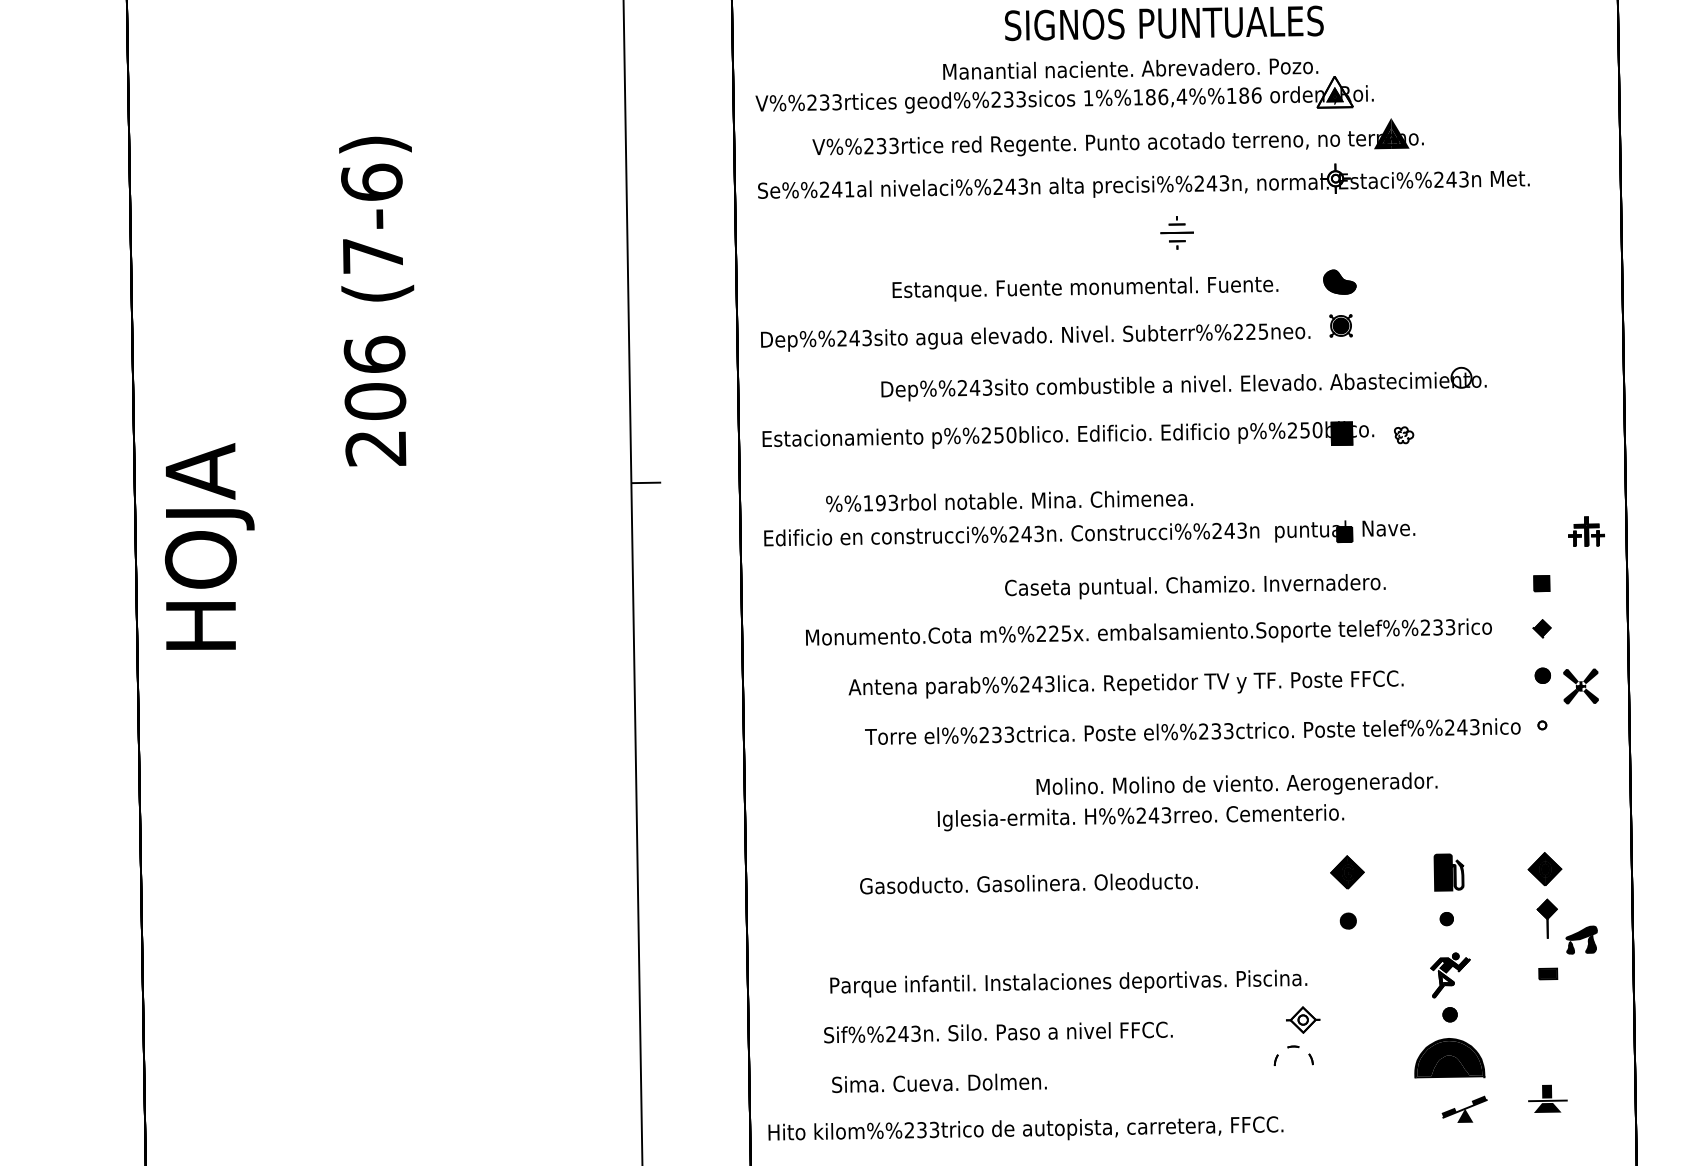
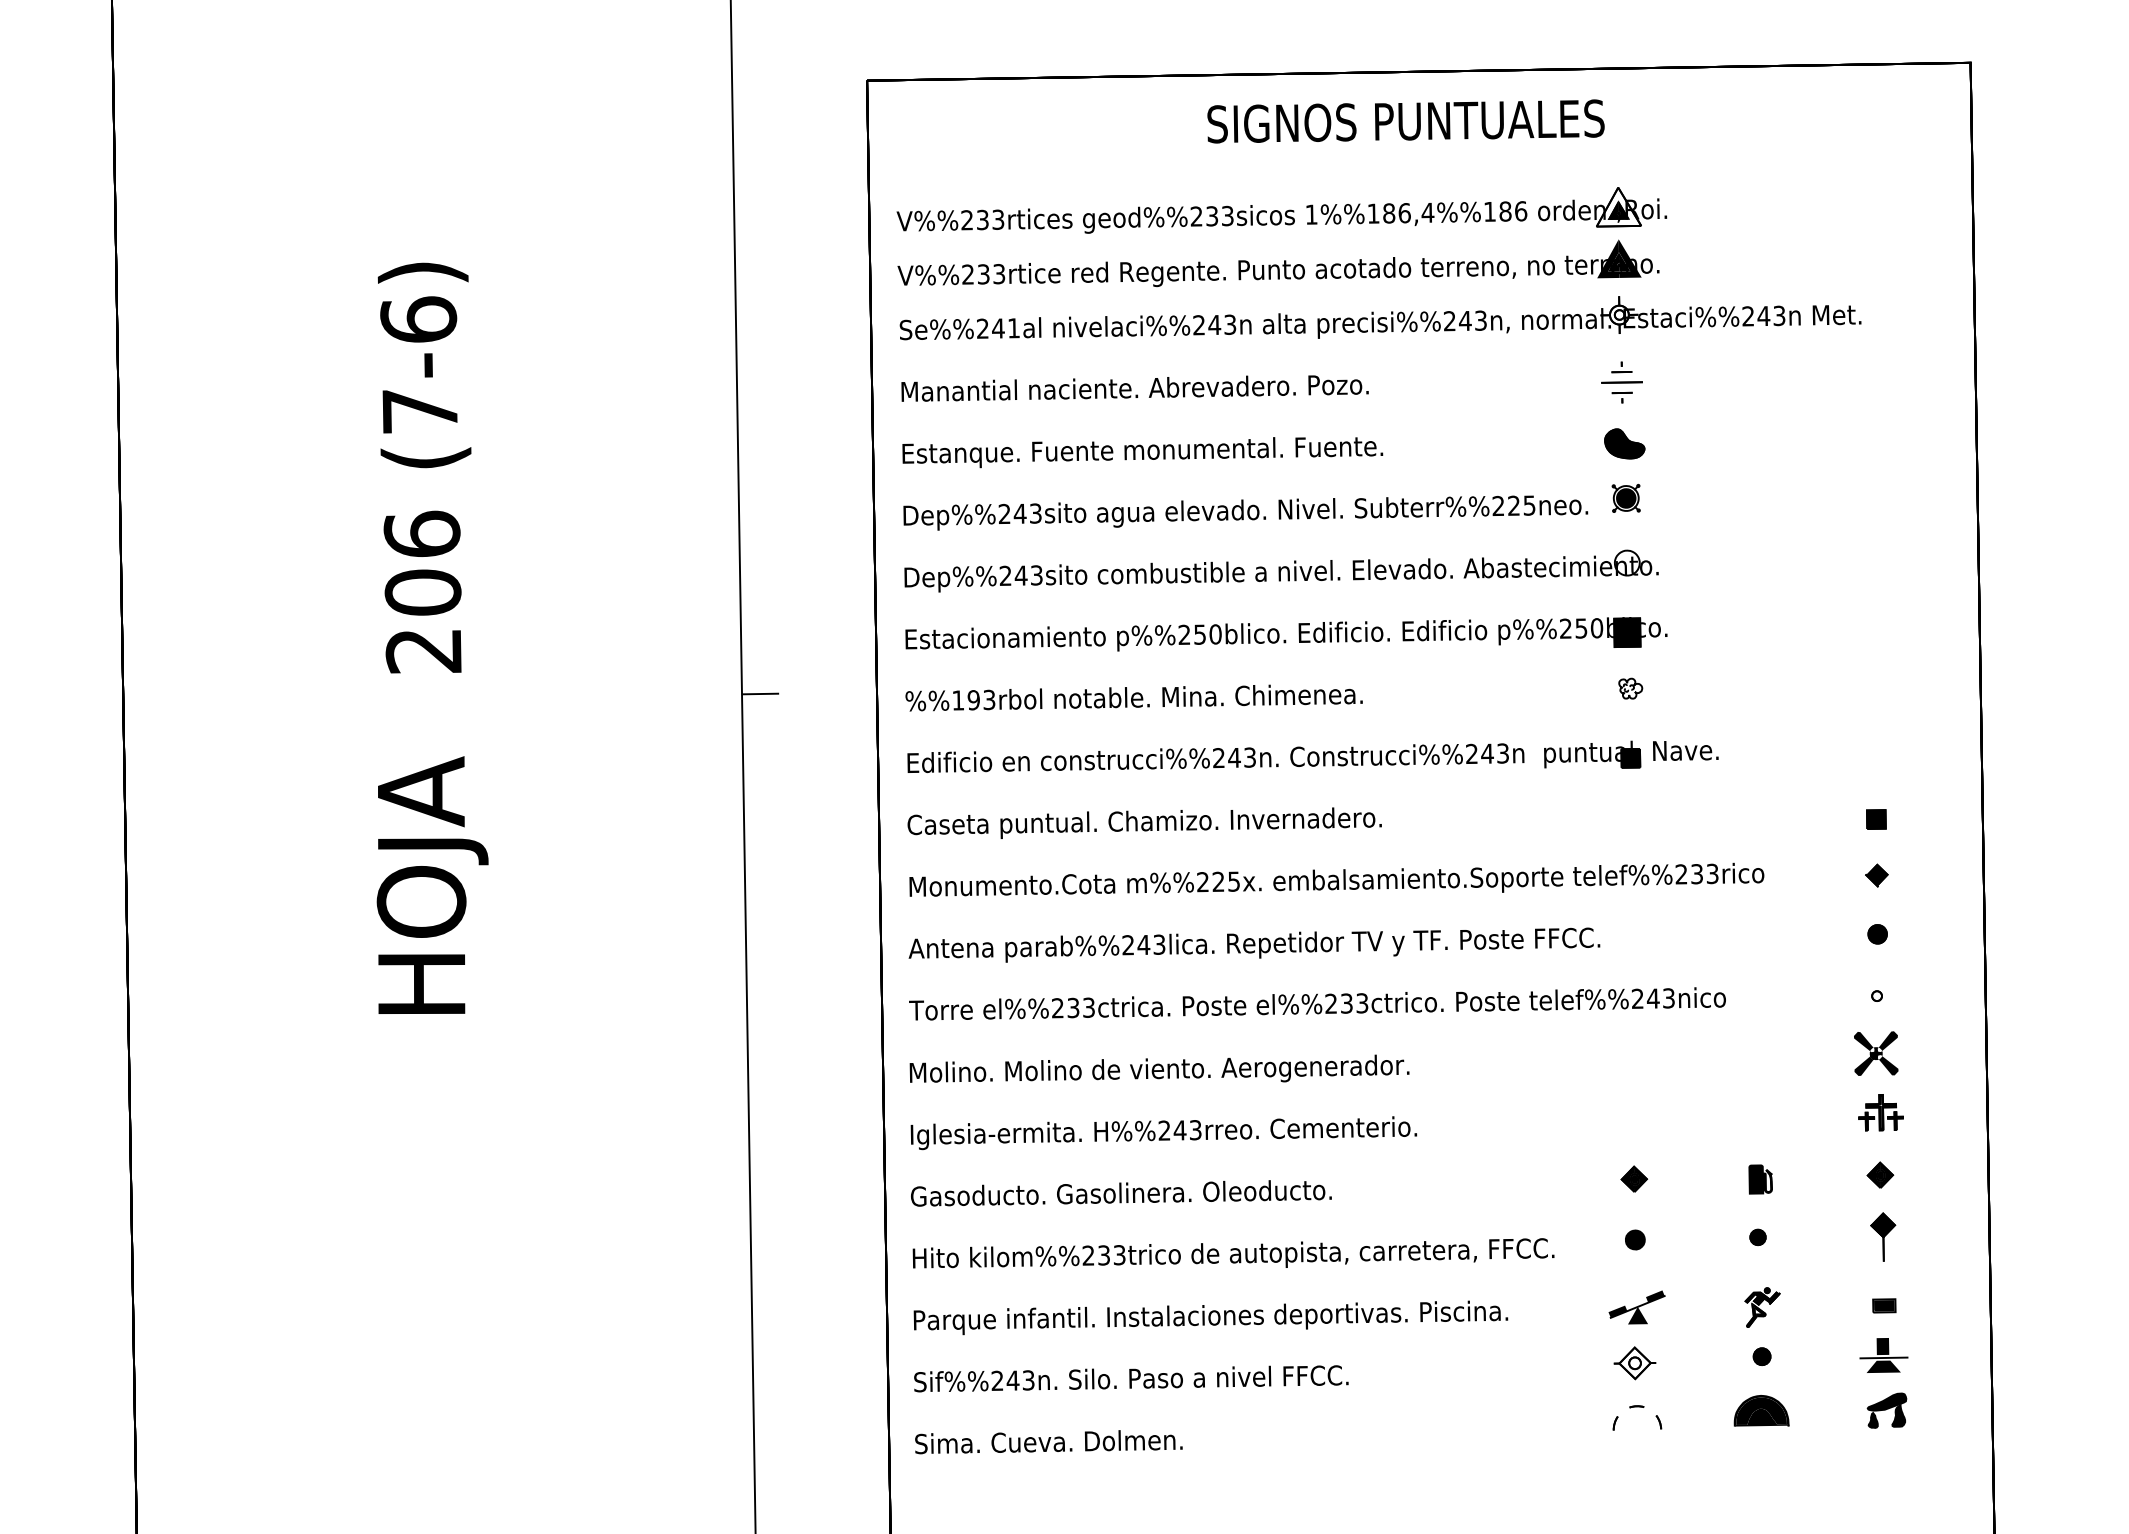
text: (1130, 69) -> (1134, 388), moved
text: (1118, 136) -> (1278, 262), moved
part: (1176, 232) -> (1621, 382), moved
text: (1085, 289) -> (1142, 452), moved
part: (1183, 383) -> (1281, 570), moved
part: (1403, 435) -> (1630, 688), moved
text: (1009, 500) -> (1133, 697), moved
part: (1586, 531) -> (1880, 1112), moved
text: (209, 545) -> (432, 884), moved
text: (1195, 586) -> (1144, 822), moved
text: (1148, 631) -> (1336, 879), moved
text: (1126, 683) -> (1254, 944), moved
part: (1581, 686) -> (1876, 1053), moved
text: (1192, 731) -> (1317, 1003), moved
text: (1236, 783) -> (1159, 1068), moved
text: (1140, 817) -> (1163, 1133), moved
part: (1545, 868) -> (1880, 1174), size x0.62
part: (1347, 871) -> (1634, 1178), size x0.62
part: (1448, 872) -> (1760, 1179), size x0.62
text: (1029, 883) -> (1121, 1193), moved
part: (1581, 939) -> (1886, 1410), moved
part: (1450, 975) -> (1762, 1307), size x0.71
text: (1068, 983) -> (1210, 1317), moved
part: (1302, 1020) -> (1634, 1363), moved
text: (998, 1032) -> (1131, 1378), moved
part: (1293, 1047) -> (1637, 1407), moved
part: (1449, 1057) -> (1761, 1410), size x0.62
text: (939, 1083) -> (1048, 1442), moved
part: (1547, 1098) -> (1883, 1355), moved
part: (1464, 1109) -> (1636, 1307), moved
text: (1025, 1128) -> (1233, 1253), moved

